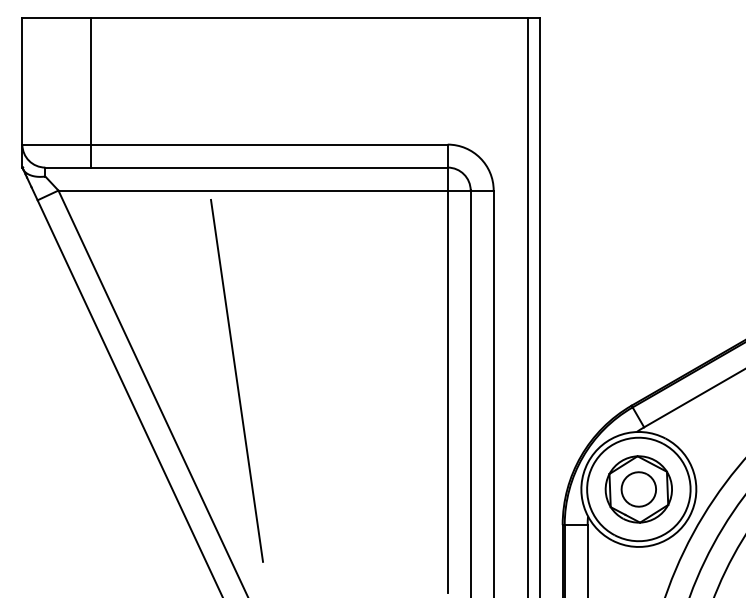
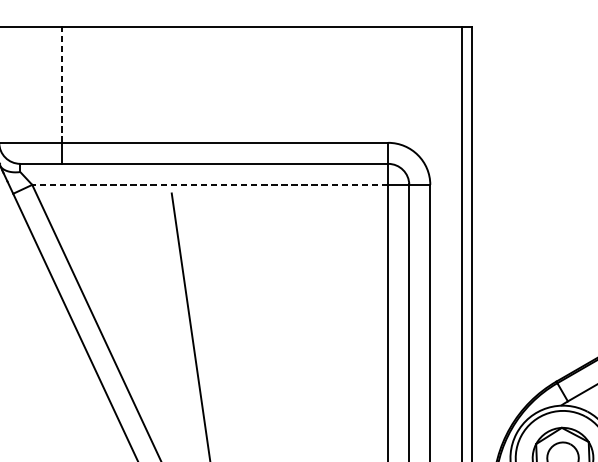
line: (91, 80) -> (62, 84), solid -> dashed
line: (253, 190) -> (210, 184), solid -> dashed

